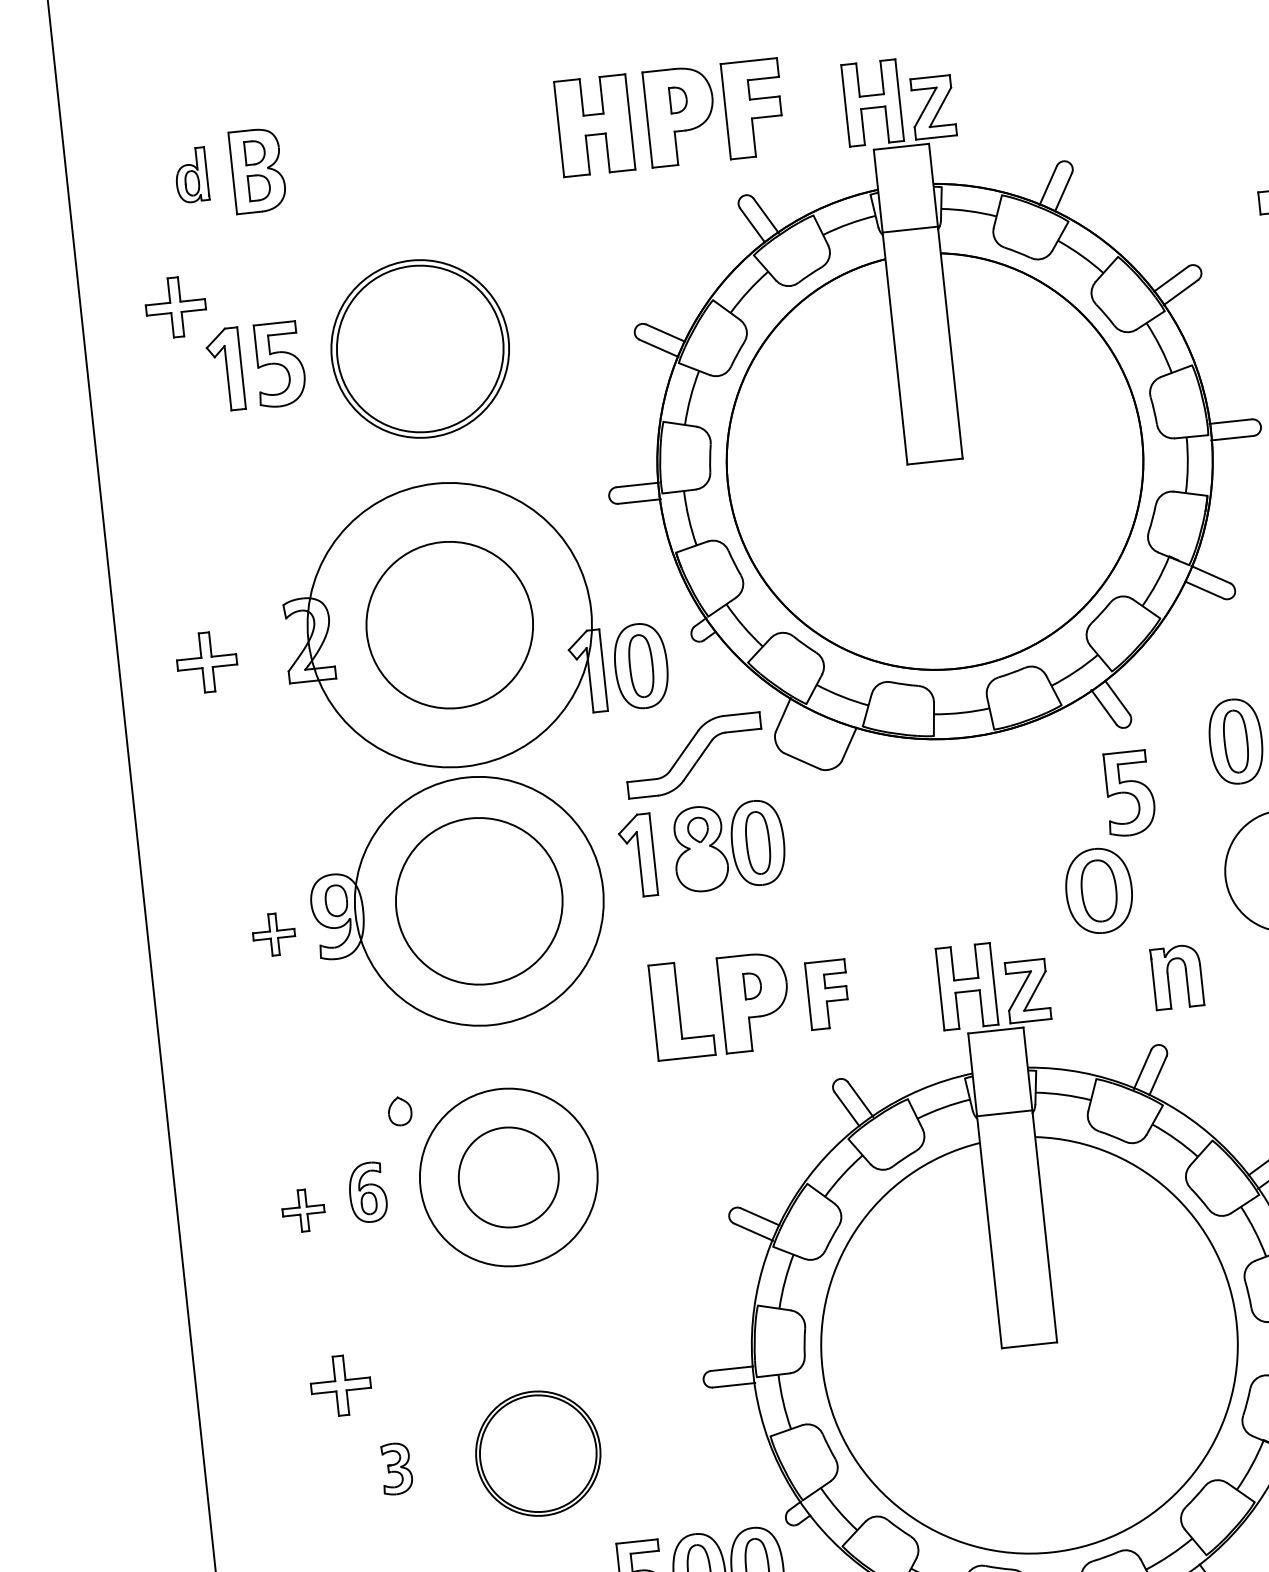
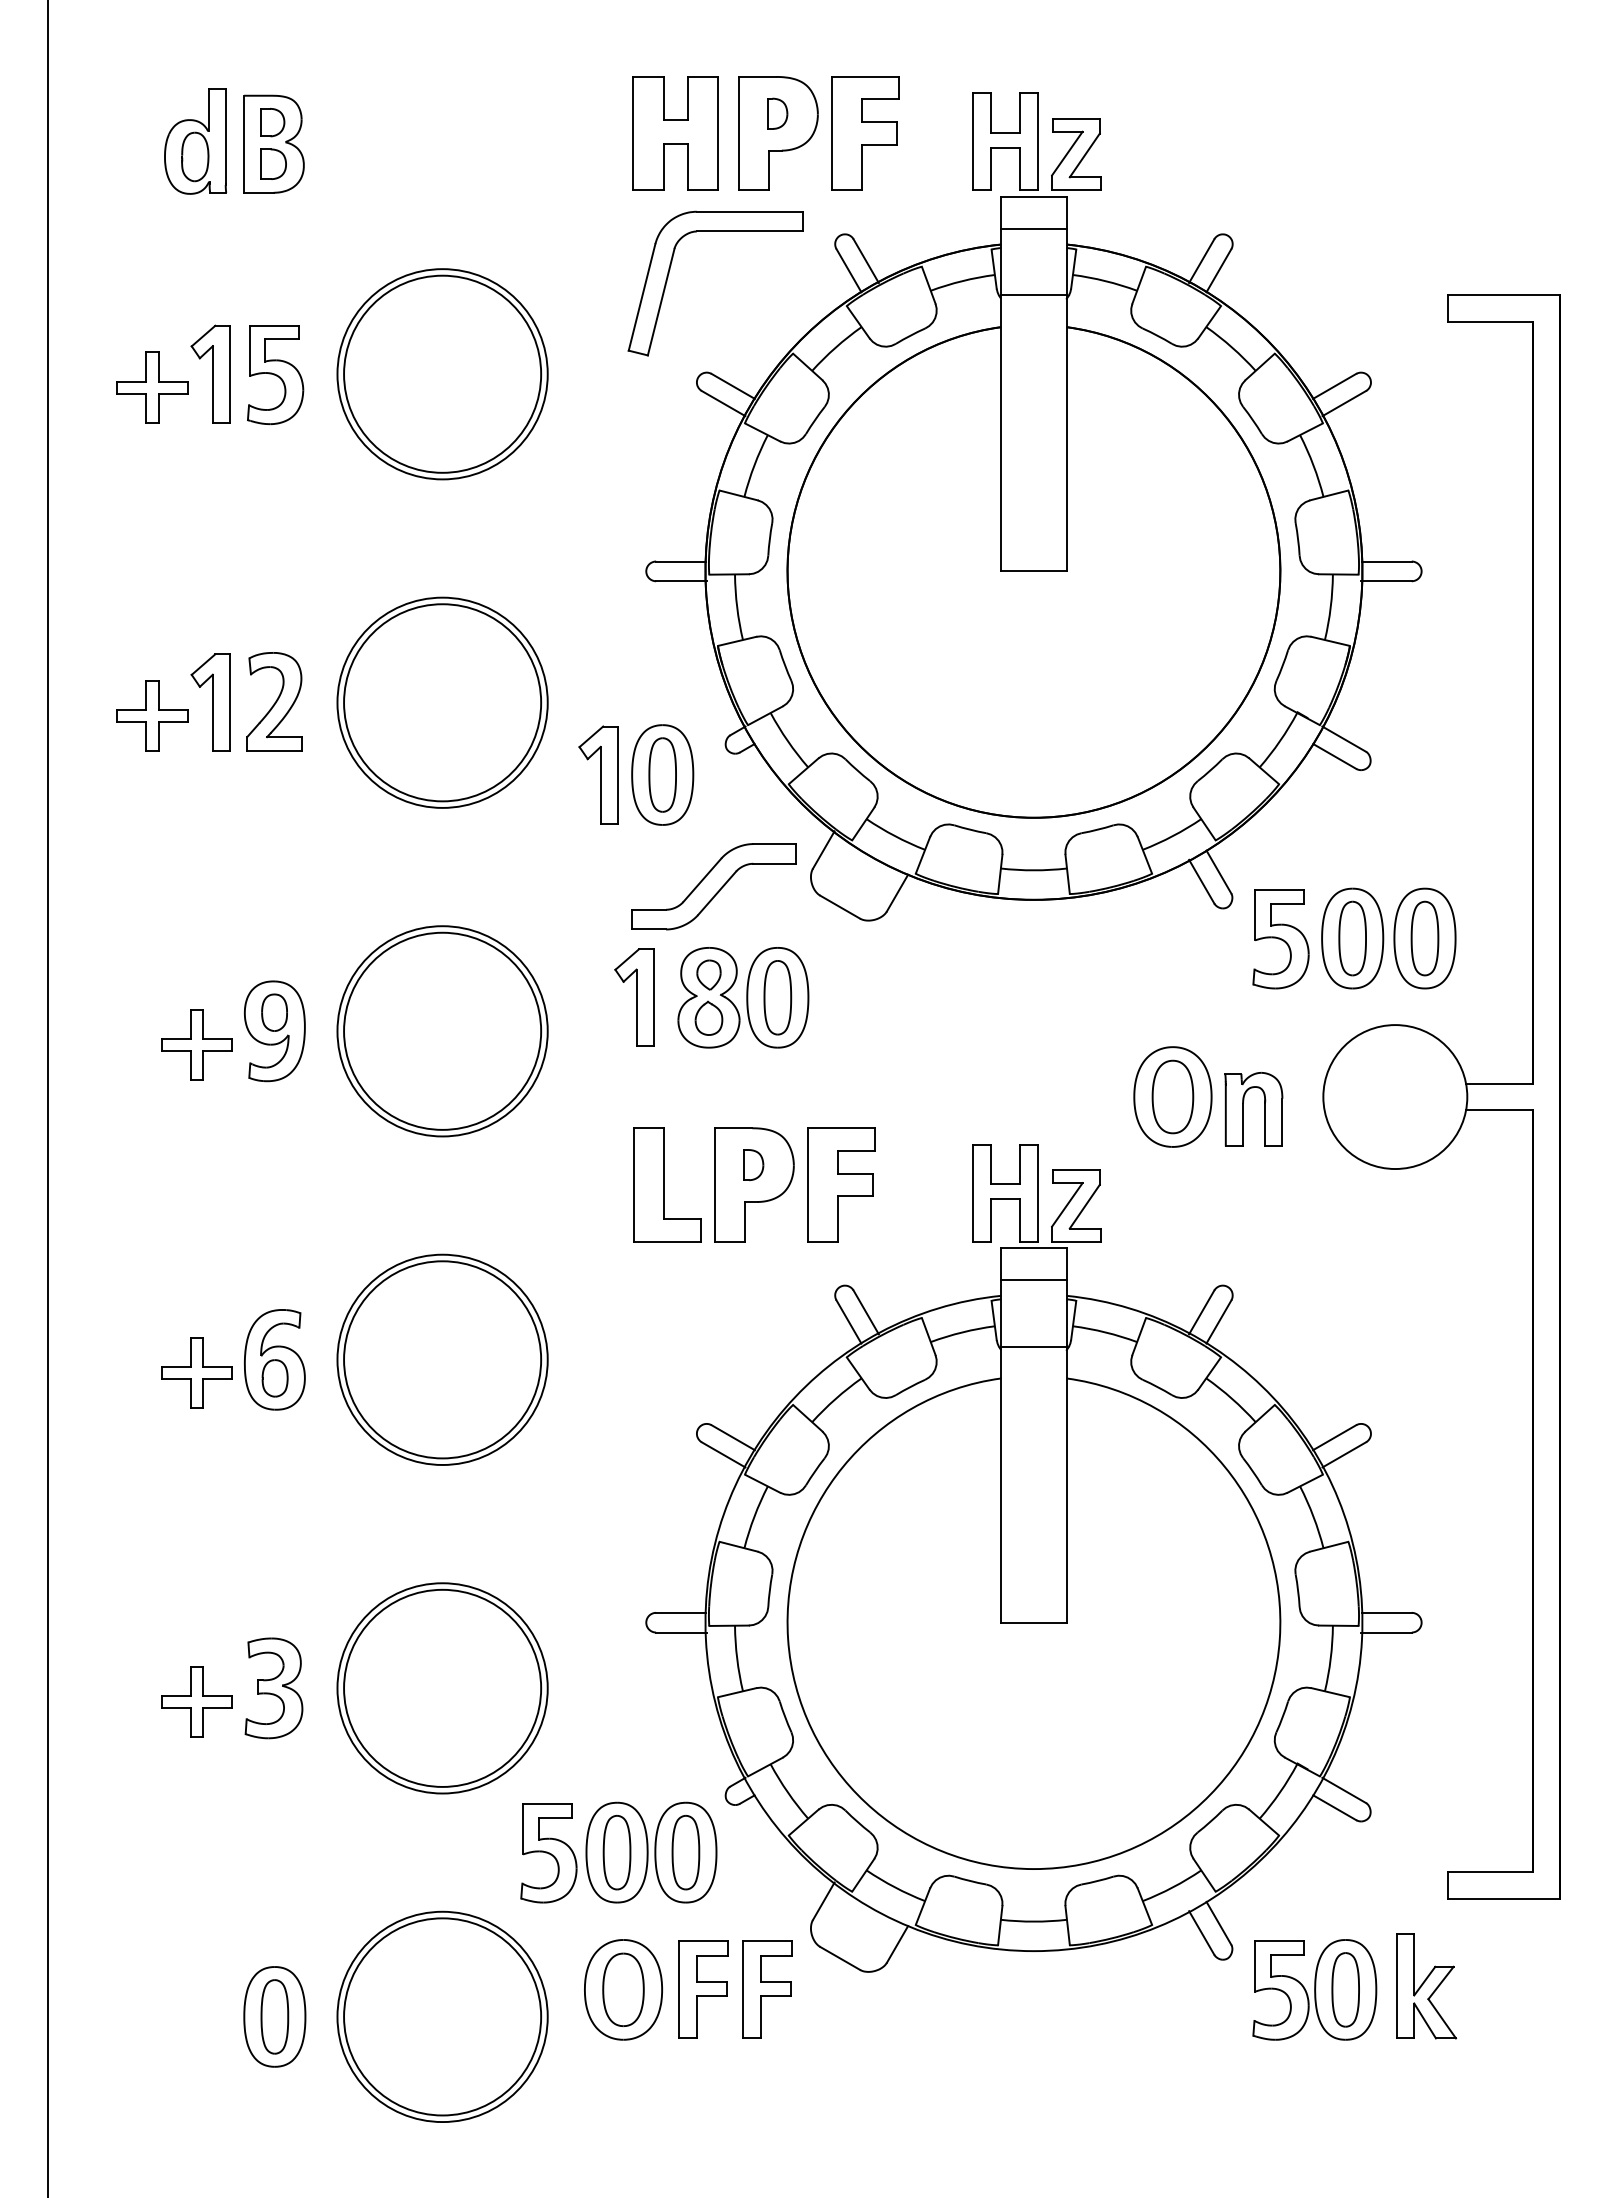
line: (903, 173) -> (1033, 228), added
part: (191, 175) -> (195, 141), size x1.67
part: (601, 243) -> (669, 273), added
part: (175, 307) -> (152, 387), moved
circle: (449, 624) -> (442, 702), size x0.62
part: (254, 645) -> (210, 702), added
part: (1129, 793) -> (1280, 939), moved
circle: (479, 901) -> (442, 1031), size x0.71
part: (273, 934) -> (196, 1044), size x1.43
part: (1168, 978) -> (1243, 1109), moved
part: (828, 994) -> (841, 1184), size x1.43
line: (998, 1057) -> (1033, 1280), added
part: (399, 1110) -> (708, 1017), moved
circle: (508, 1177) -> (442, 1359), size x1.67
part: (367, 1192) -> (274, 1359), size x1.43
part: (303, 1210) -> (196, 1372), size x1.43
part: (340, 1385) -> (196, 1701), moved
part: (538, 1453) -> (442, 1688), size x1.43
part: (396, 1468) -> (273, 1688), size x1.67

